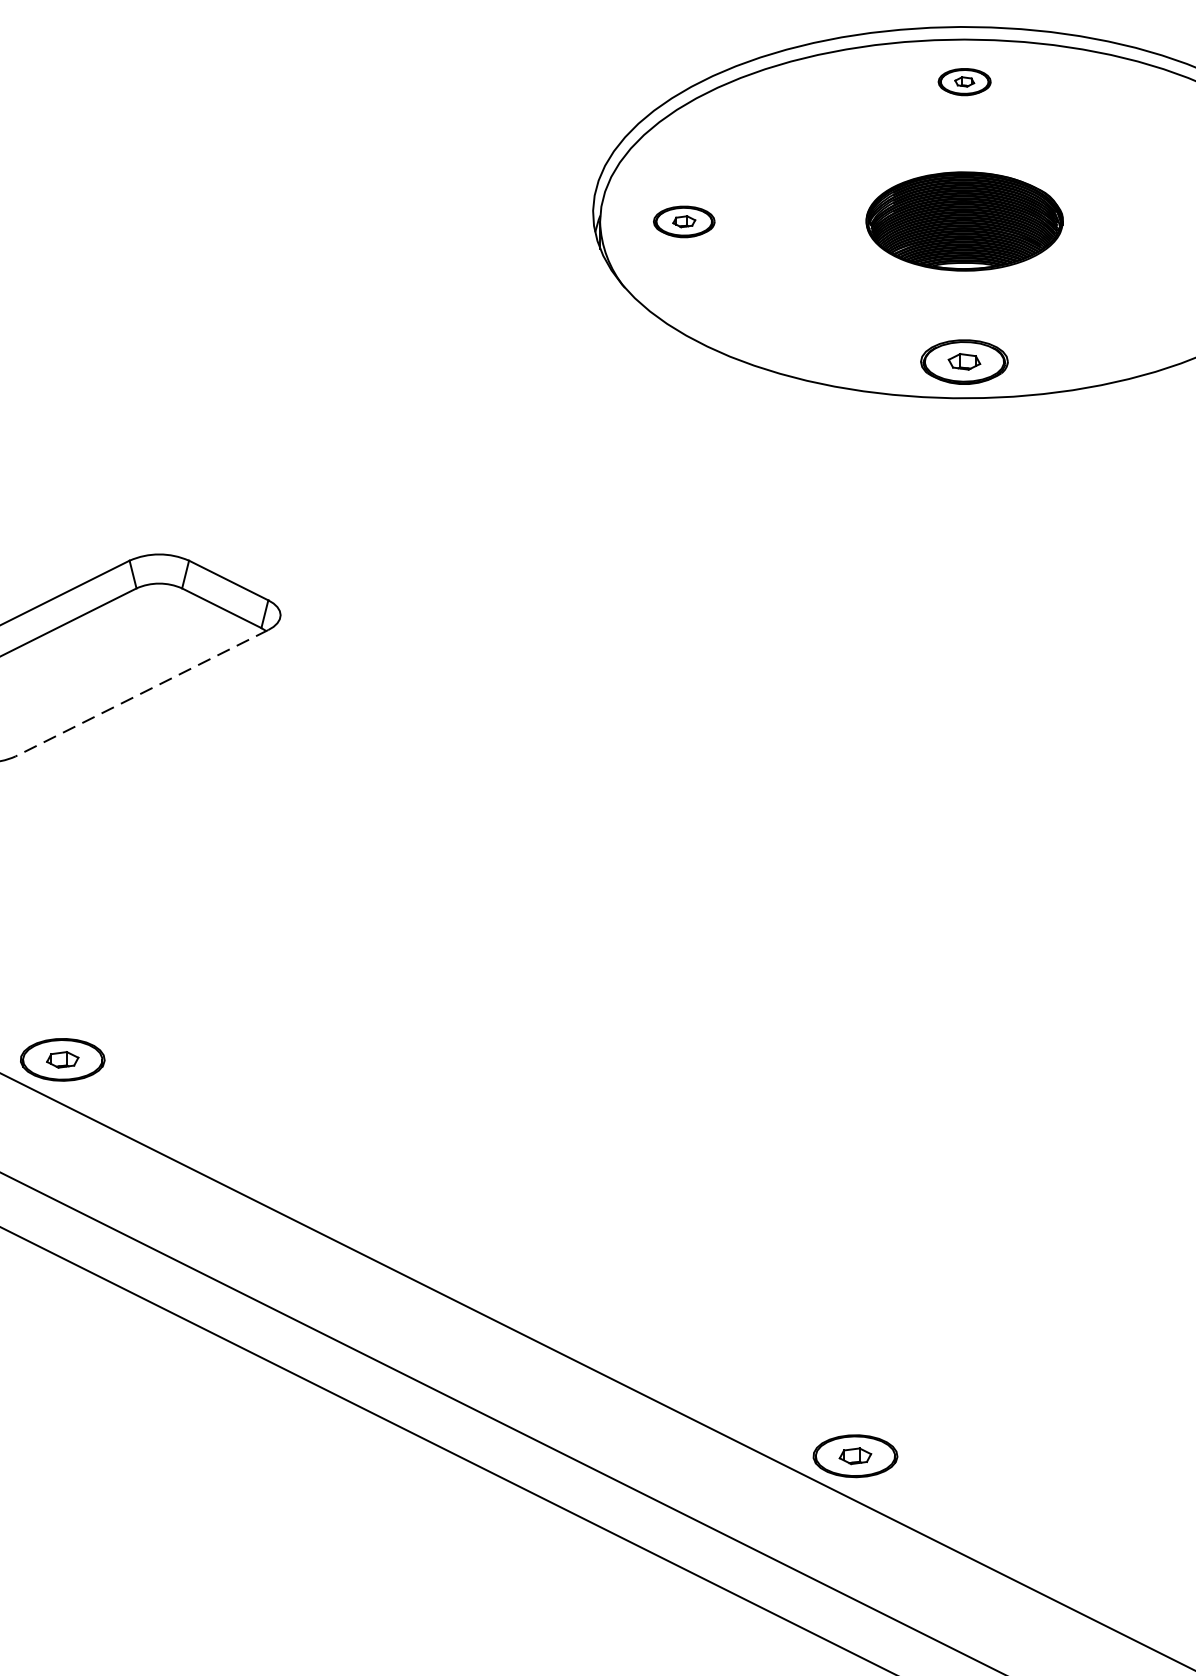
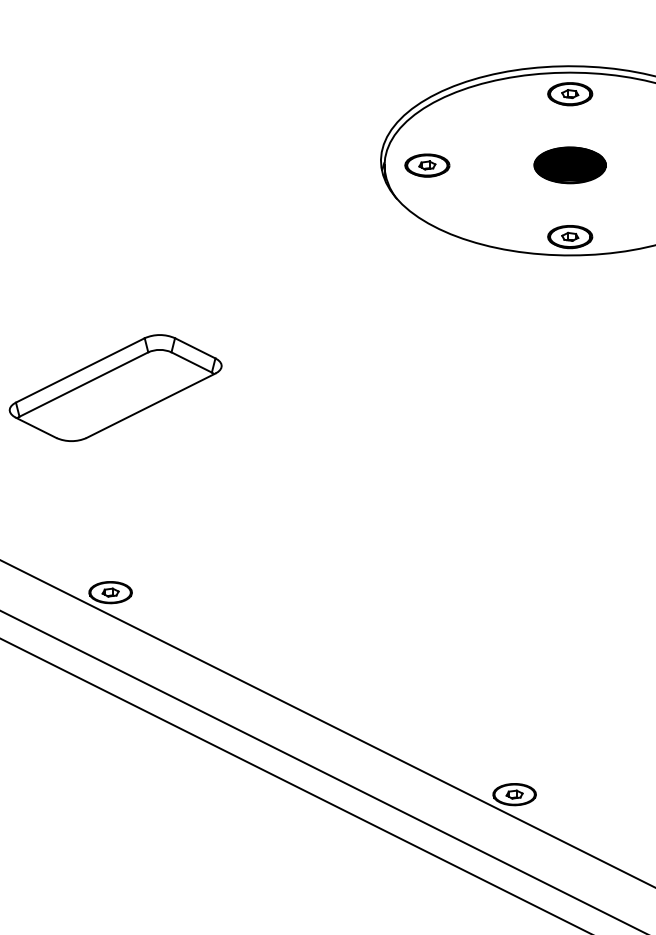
part: (965, 82) -> (570, 94), size x1.67
part: (684, 221) -> (427, 165), size x1.43
part: (963, 221) -> (569, 165), size x0.71
line: (142, 692) -> (151, 405), dashed -> solid

